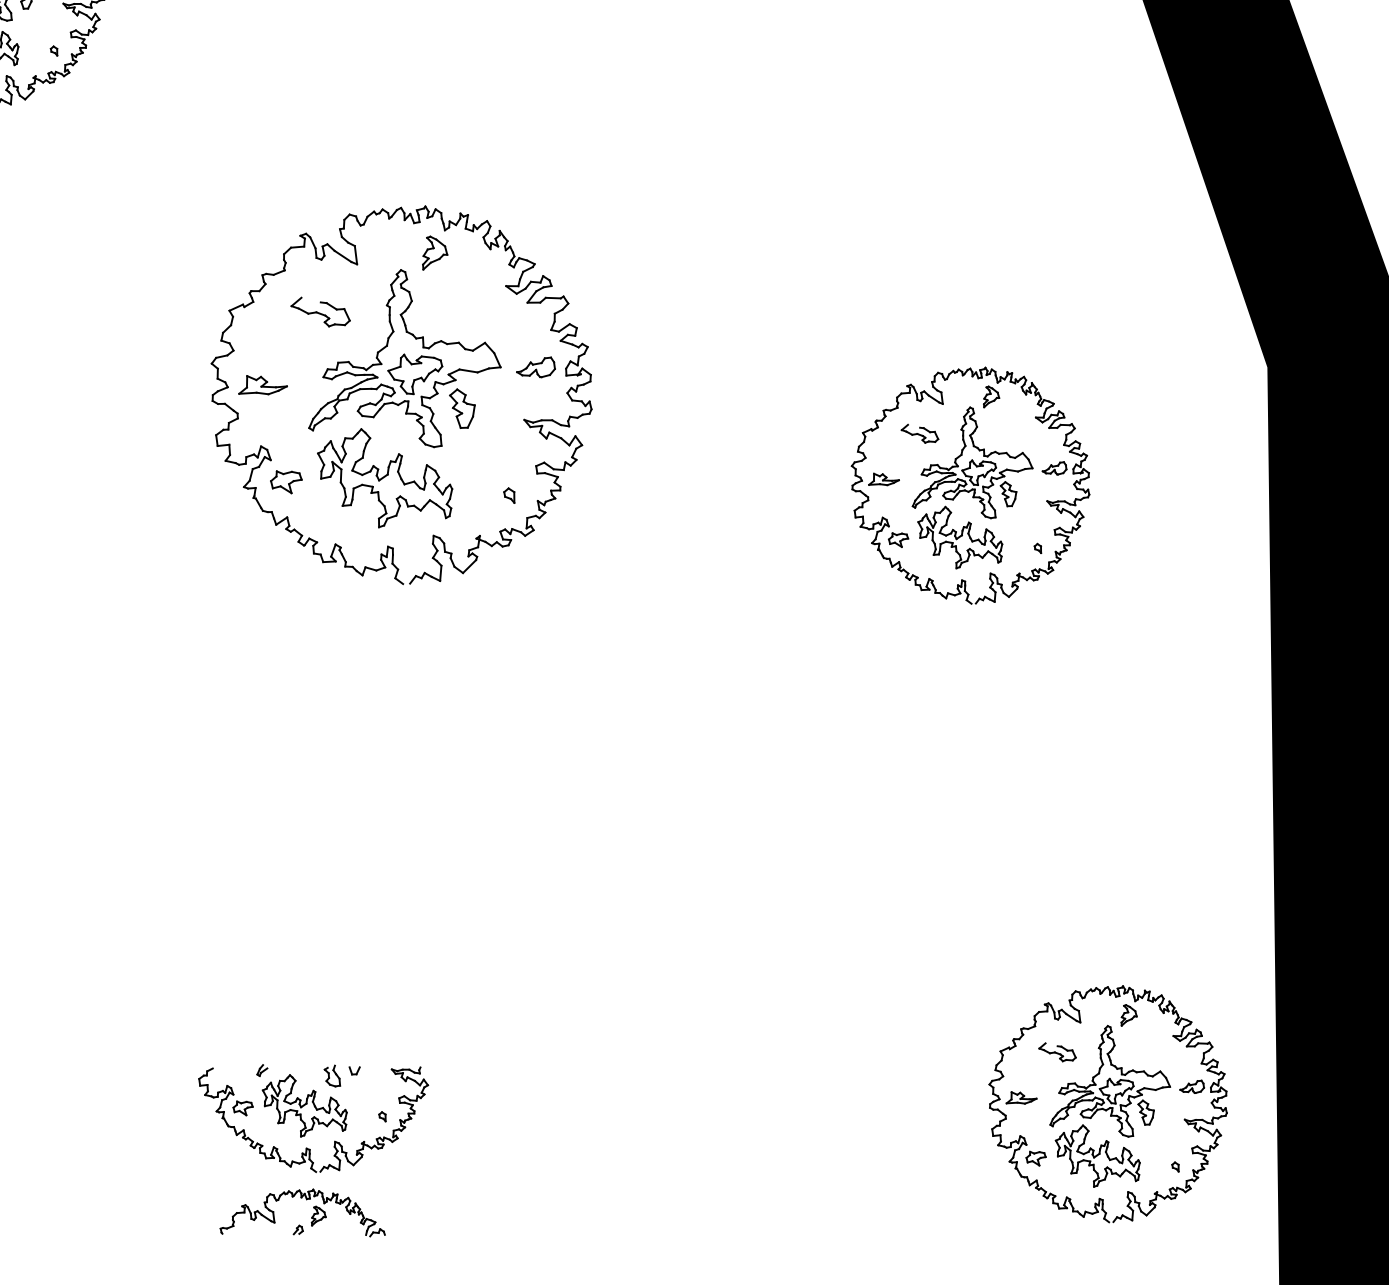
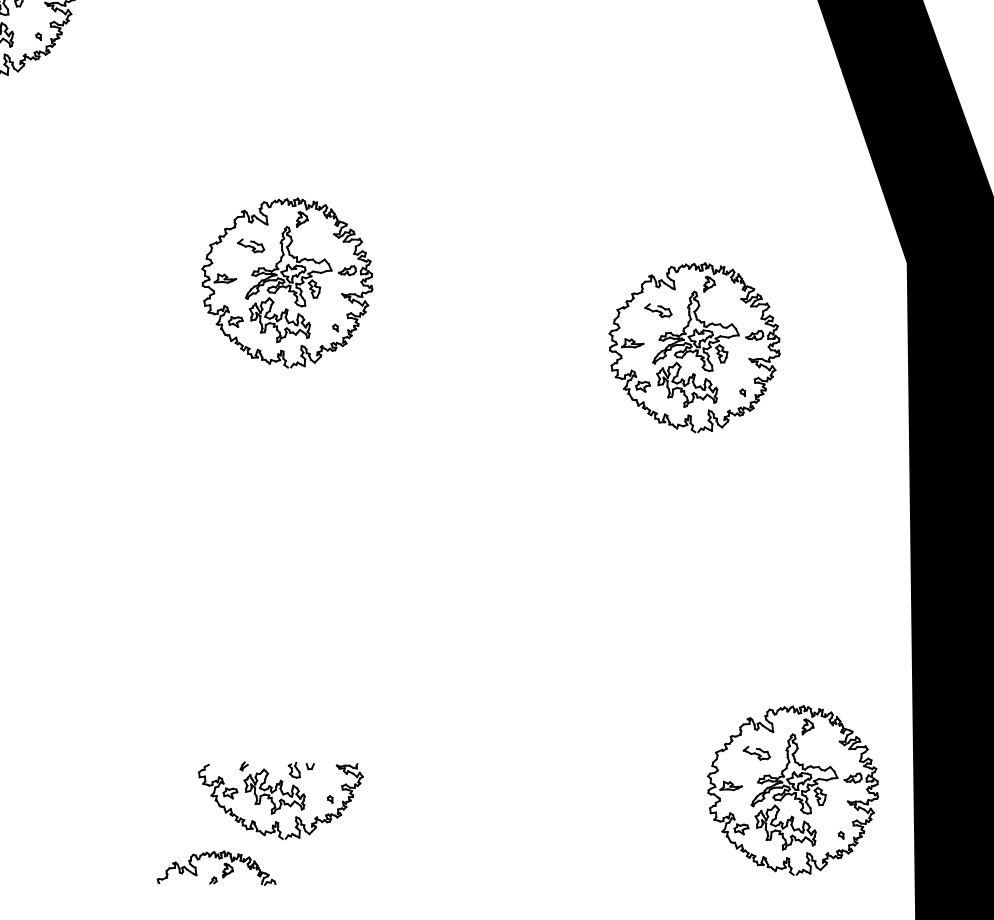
part: (401, 395) -> (287, 283), size x0.62
part: (313, 1118) -> (280, 800), moved

